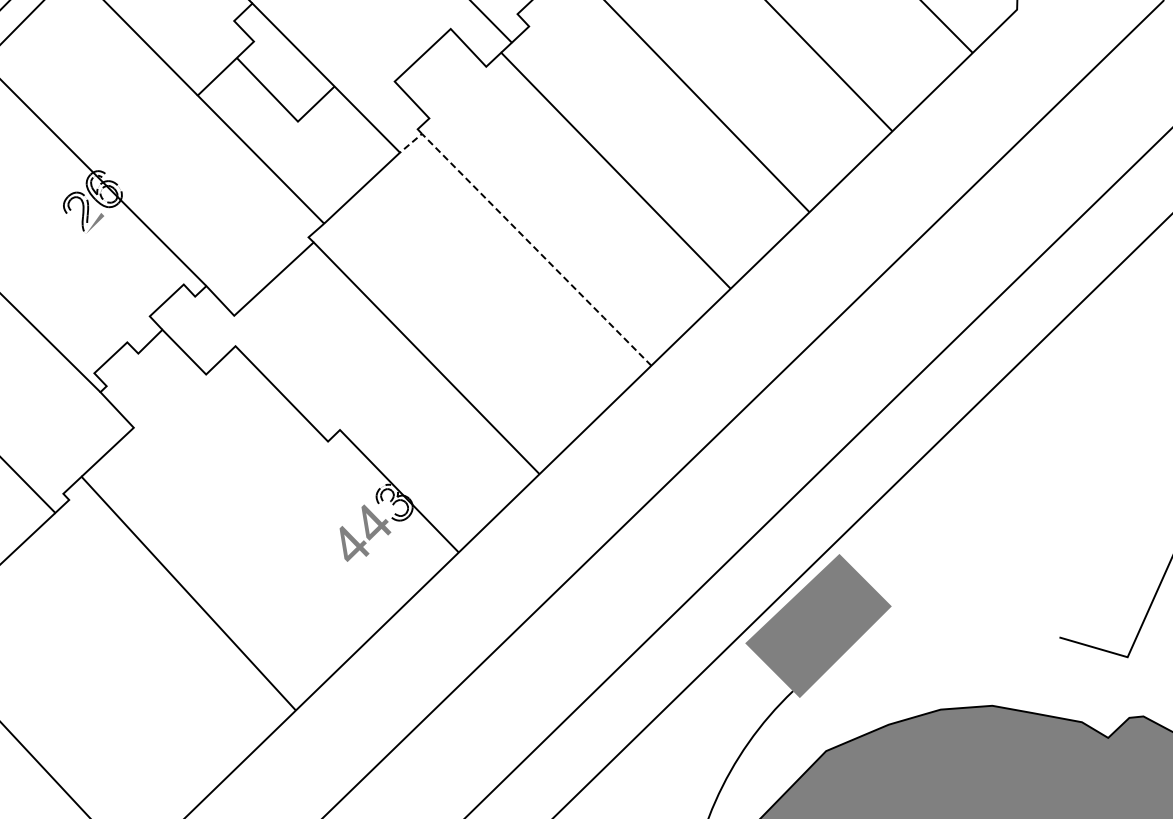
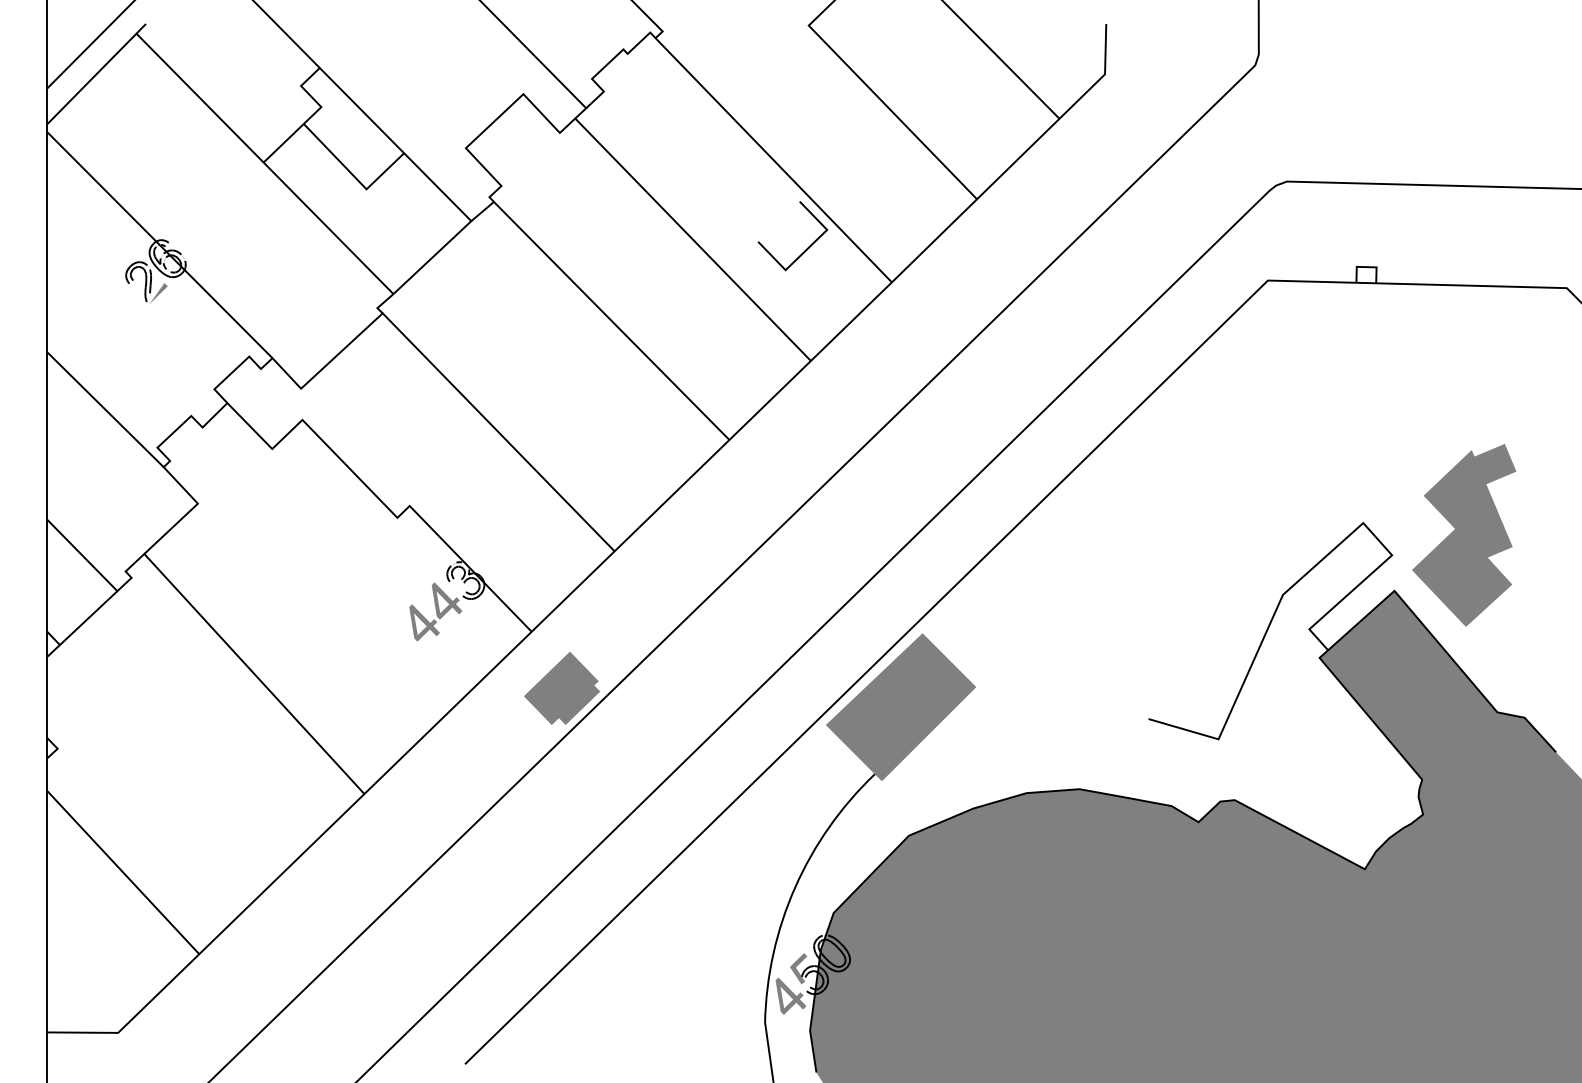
line: (725, 180) -> (805, 249), added
line: (526, 239) -> (601, 310), dashed -> solid
fill: (487, 607) -> (561, 688), added

